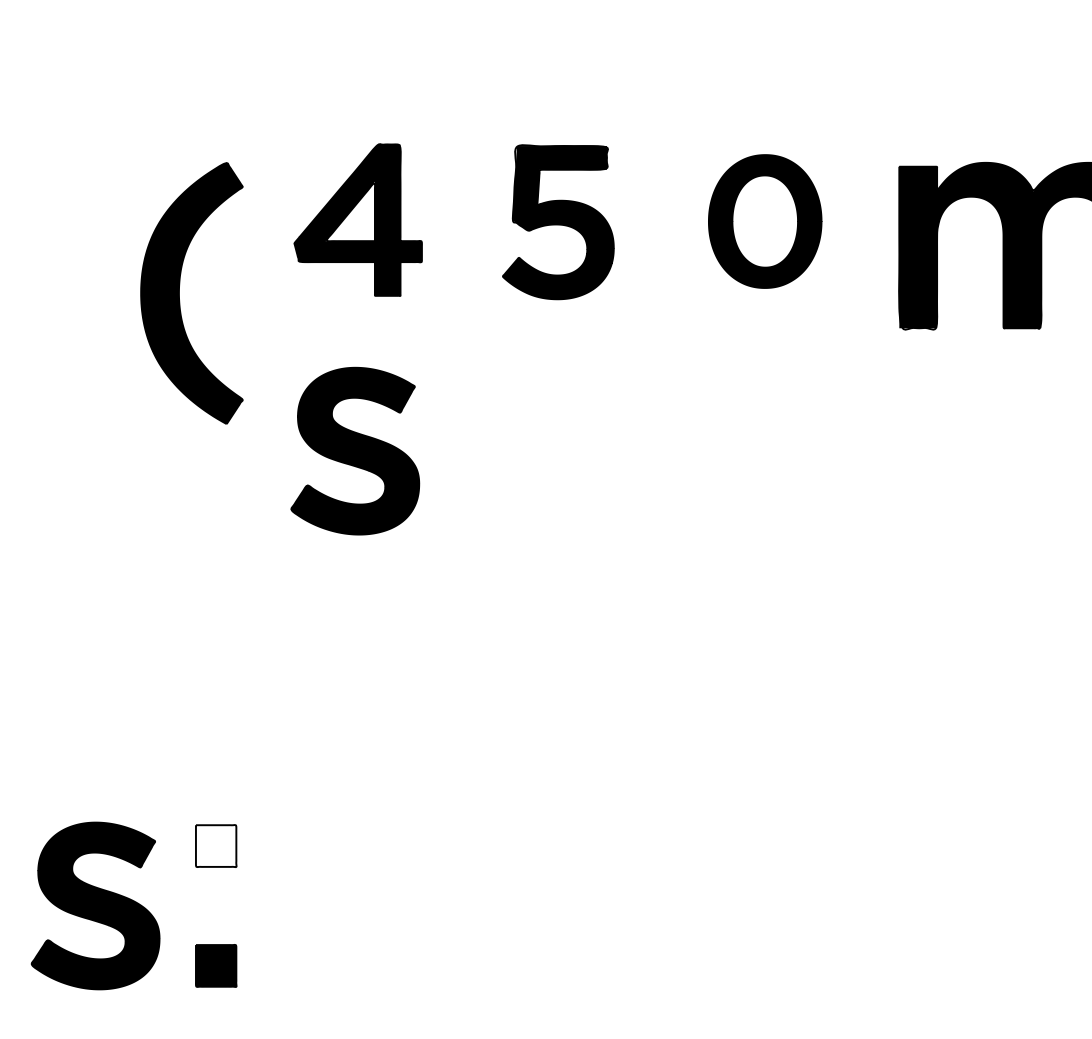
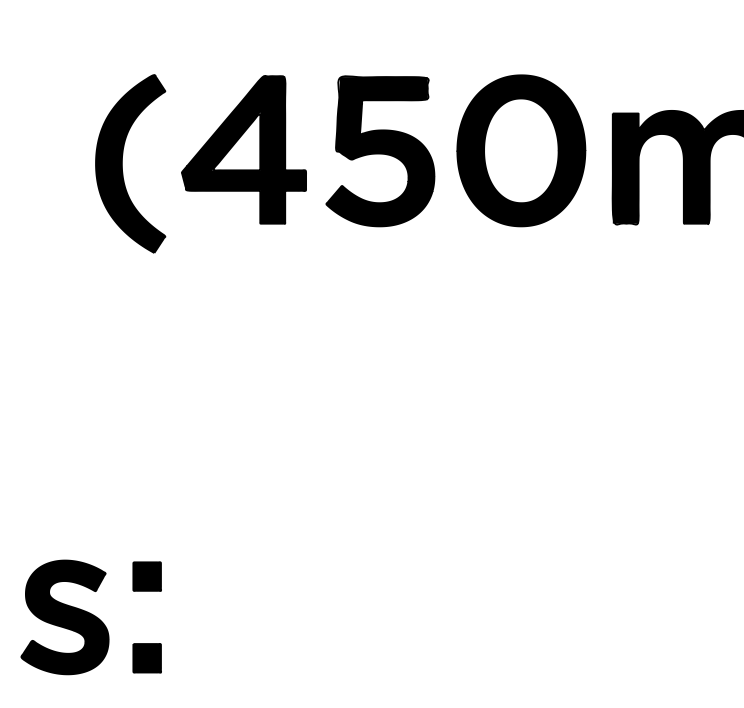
part: (357, 219) -> (243, 149), size x1.43
part: (765, 220) -> (521, 150), size x1.67
part: (558, 222) -> (380, 151), size x1.43
part: (179, 292) -> (122, 163), moved
part: (354, 451) -> (241, 307), removed
fill: (215, 845) -> (146, 576), added

